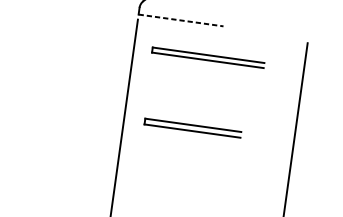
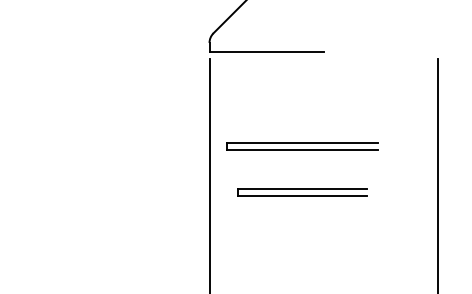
line: (181, 20) -> (267, 52), dashed -> solid
part: (208, 57) -> (302, 146), moved

